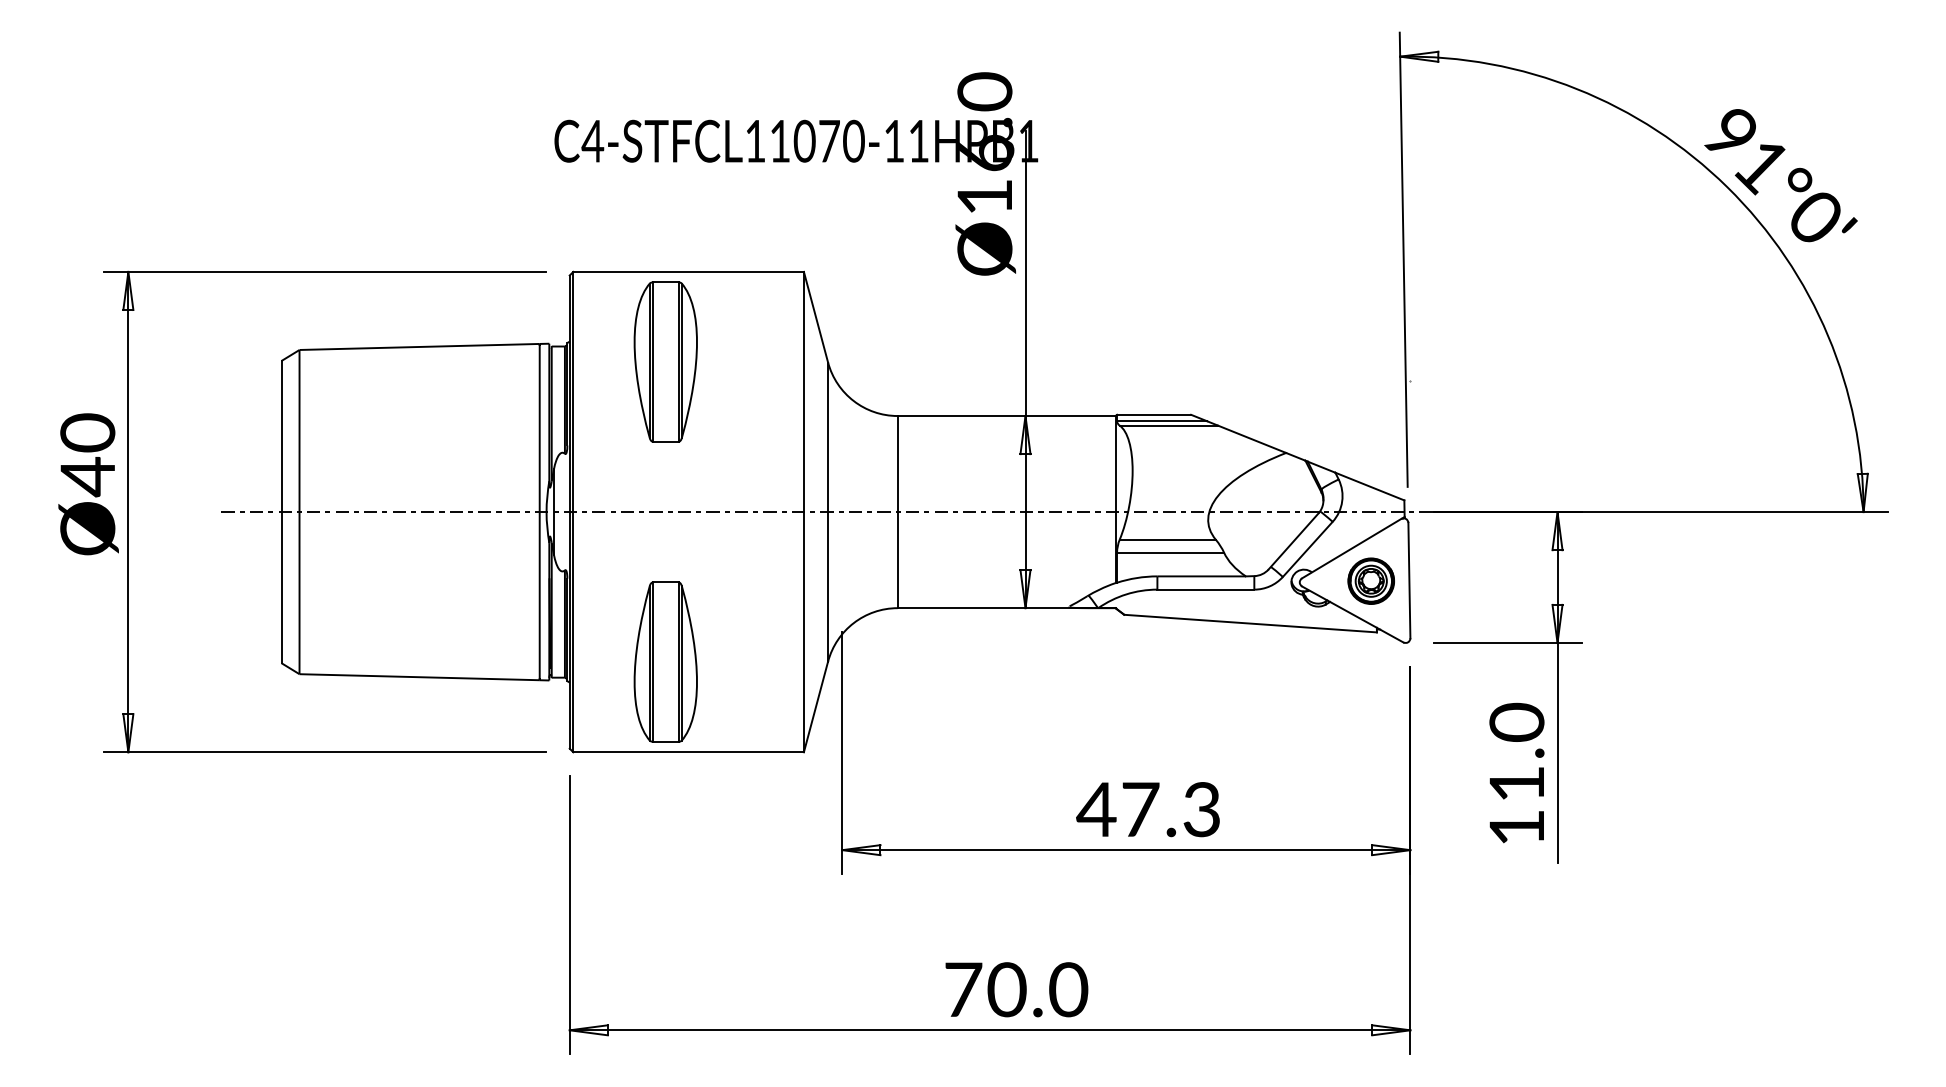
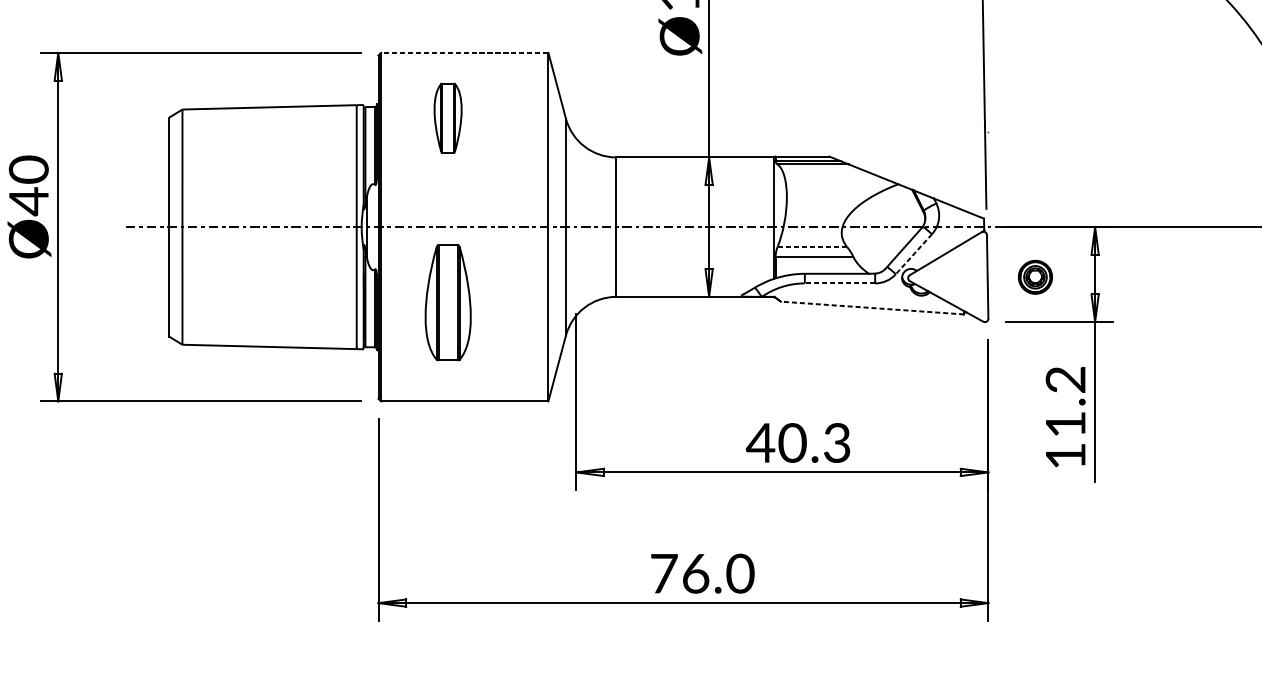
line: (688, 271) -> (464, 52), solid -> dashed
part: (665, 361) -> (447, 117), size x0.6
line: (1167, 539) -> (812, 247), solid -> dashed
line: (1307, 549) -> (913, 254), solid -> dashed
part: (1370, 580) -> (1034, 276), moved
line: (1205, 589) -> (839, 283), solid -> dashed
line: (1250, 623) -> (872, 307), solid -> dashed
part: (665, 661) -> (447, 302), moved
text: (1516, 721) -> (1065, 379), 11.0 -> 11.2
text: (1140, 809) -> (792, 442), 47.3 -> 40.3
text: (1006, 989) -> (695, 573), 70.0 -> 76.0

